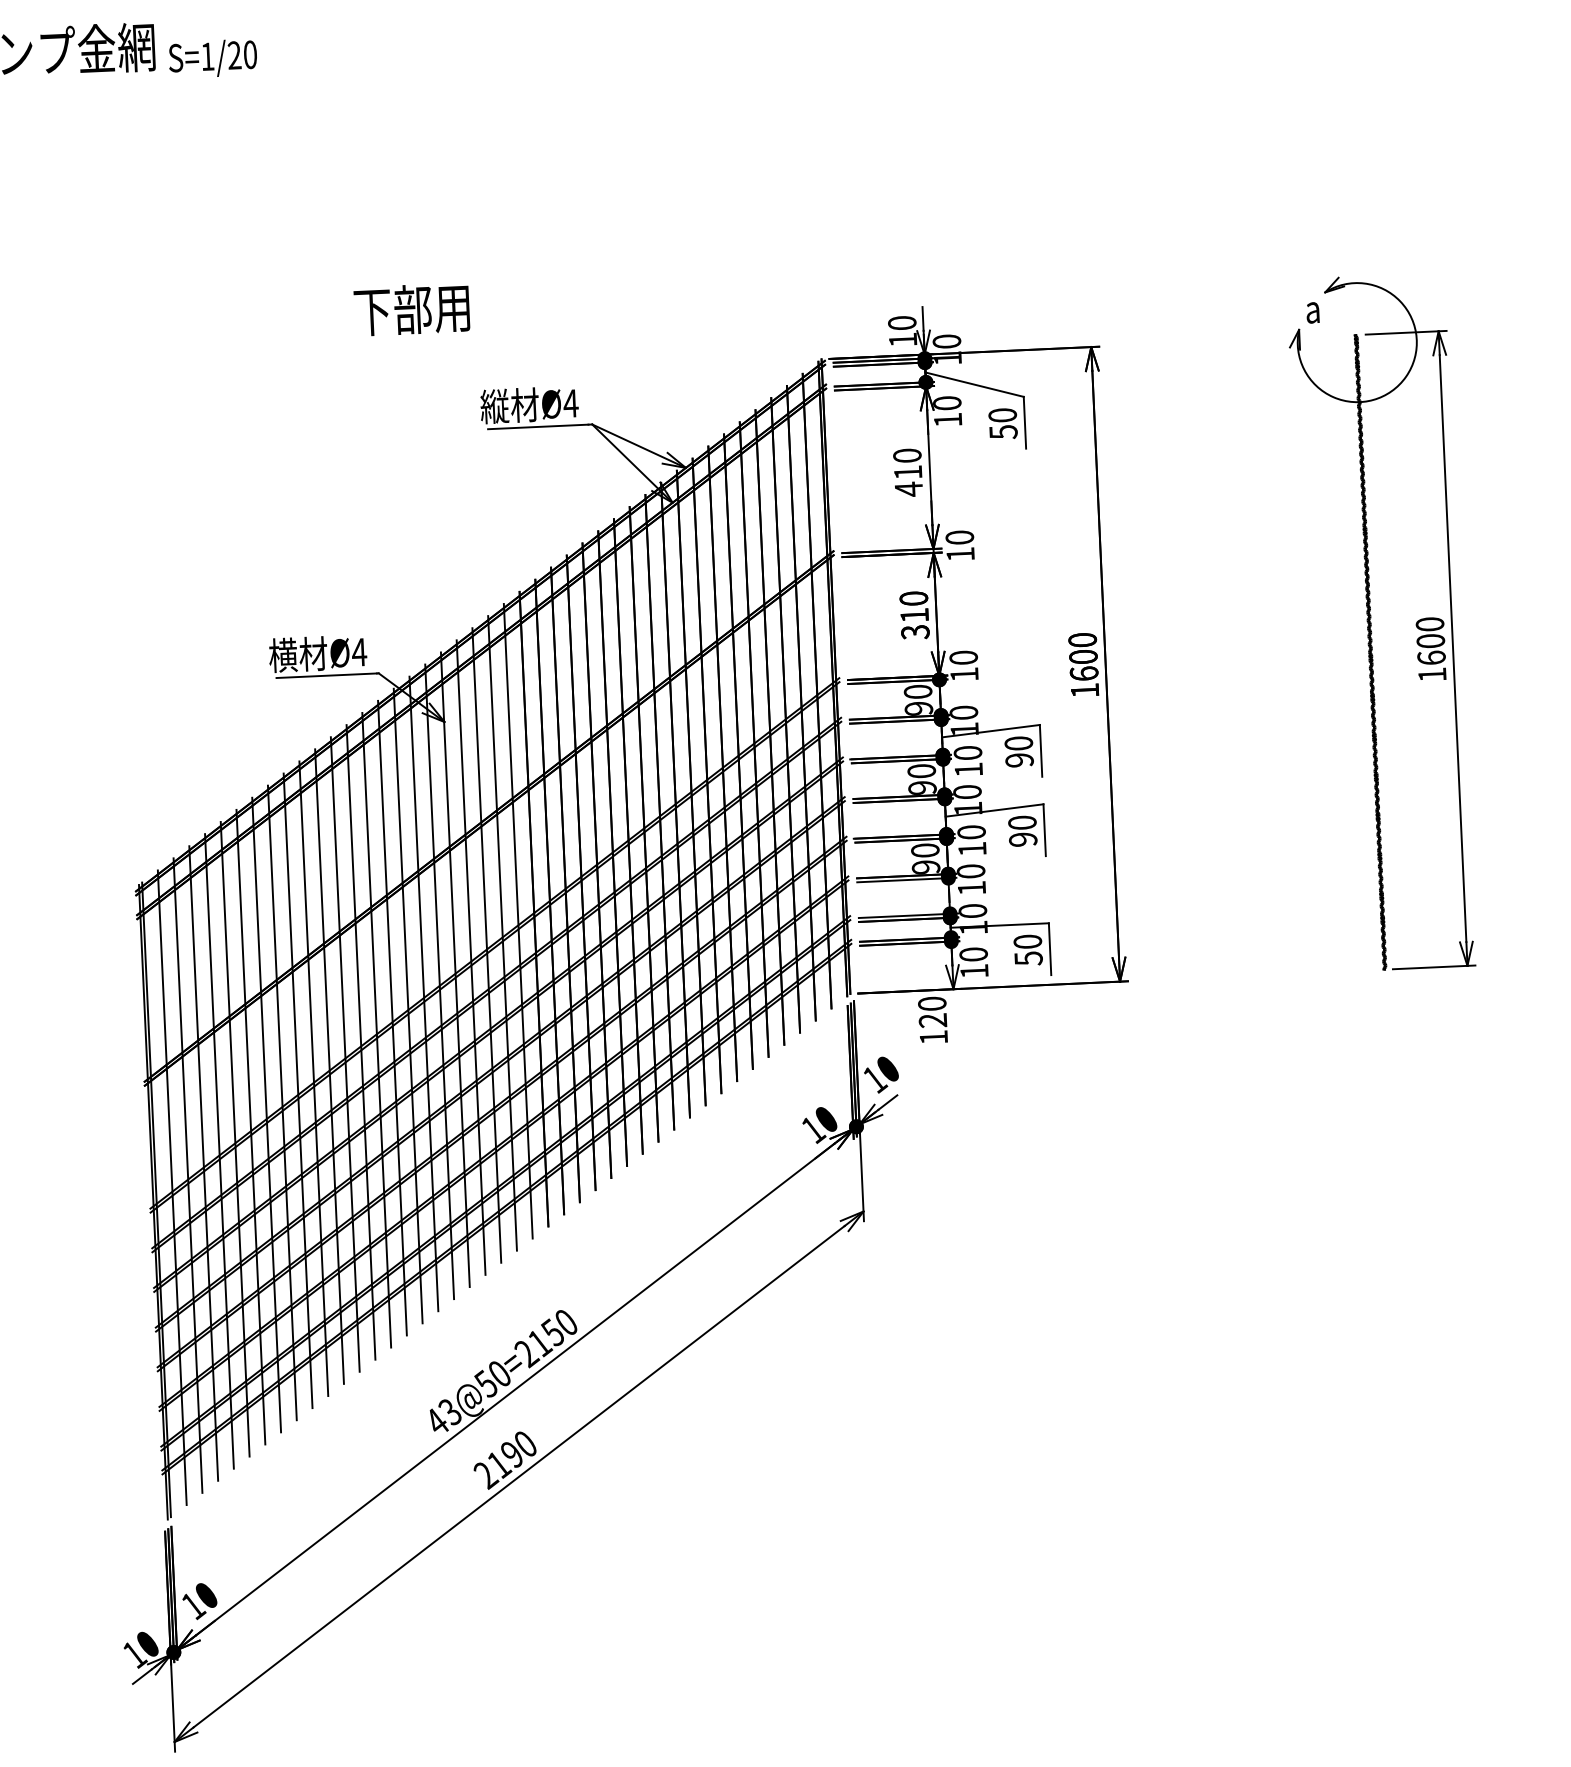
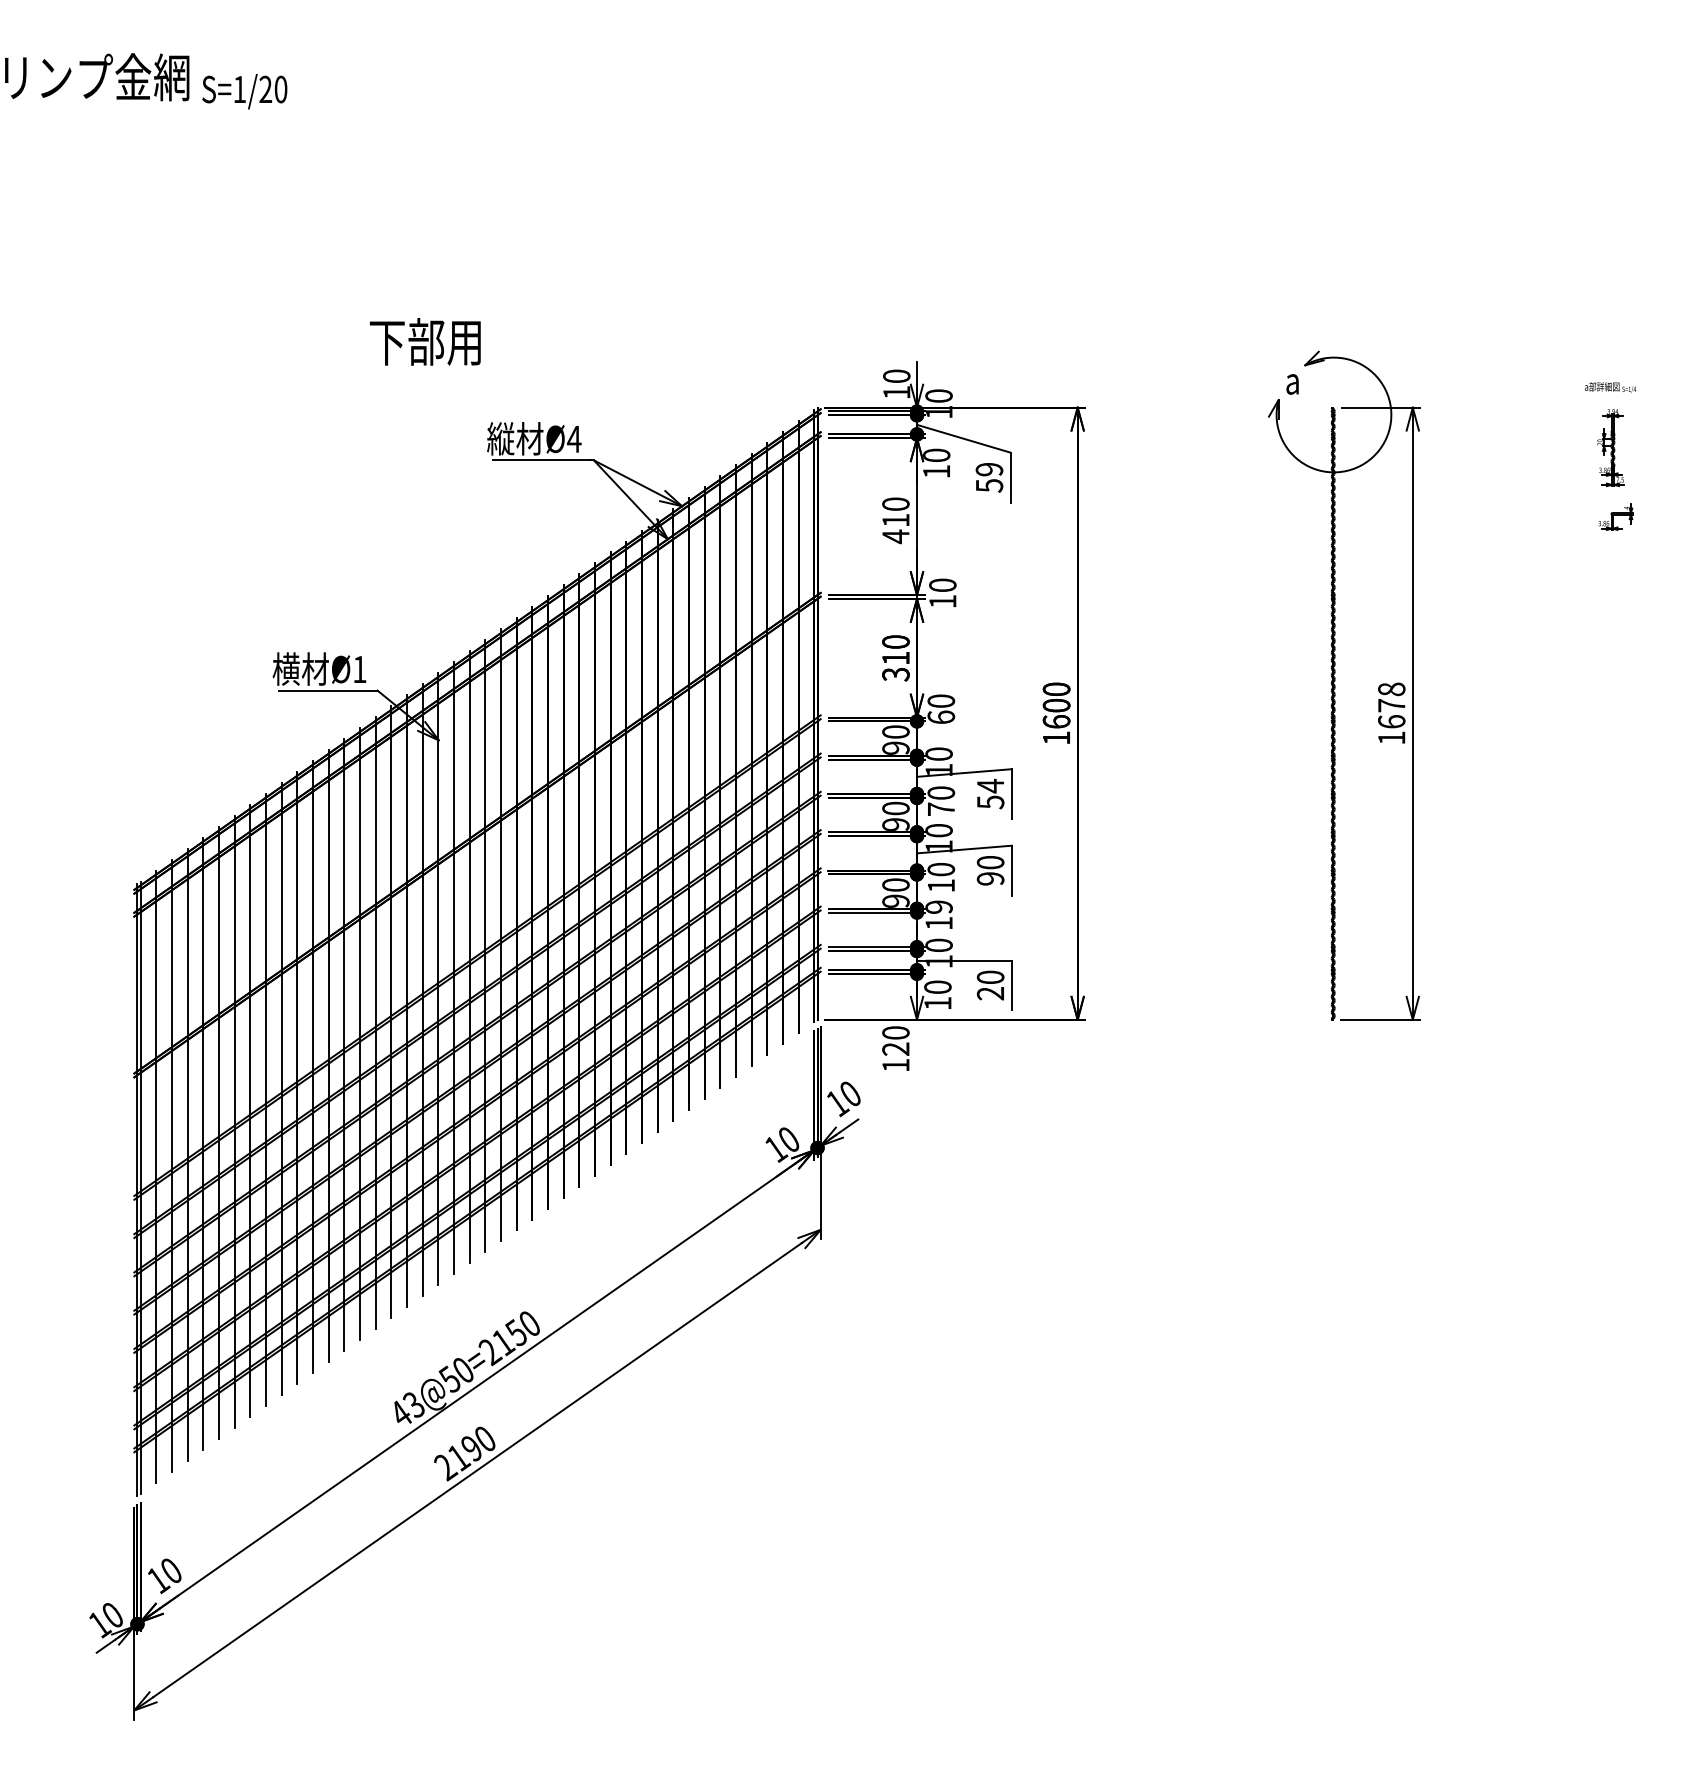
text: (1002, 415) -> (989, 469), 50 -> 59
text: (1430, 632) -> (1391, 697), 1600 -> 1678
text: (359, 652) -> (359, 669), Ø4 -> Ø1
text: (964, 673) -> (941, 716), 10 -> 60
text: (1019, 751) -> (990, 793), 90 -> 54
text: (968, 769) -> (941, 808), 10 -> 70
text: (970, 870) -> (938, 906), 10 -> 19
text: (1028, 958) -> (990, 993), 50 -> 20

